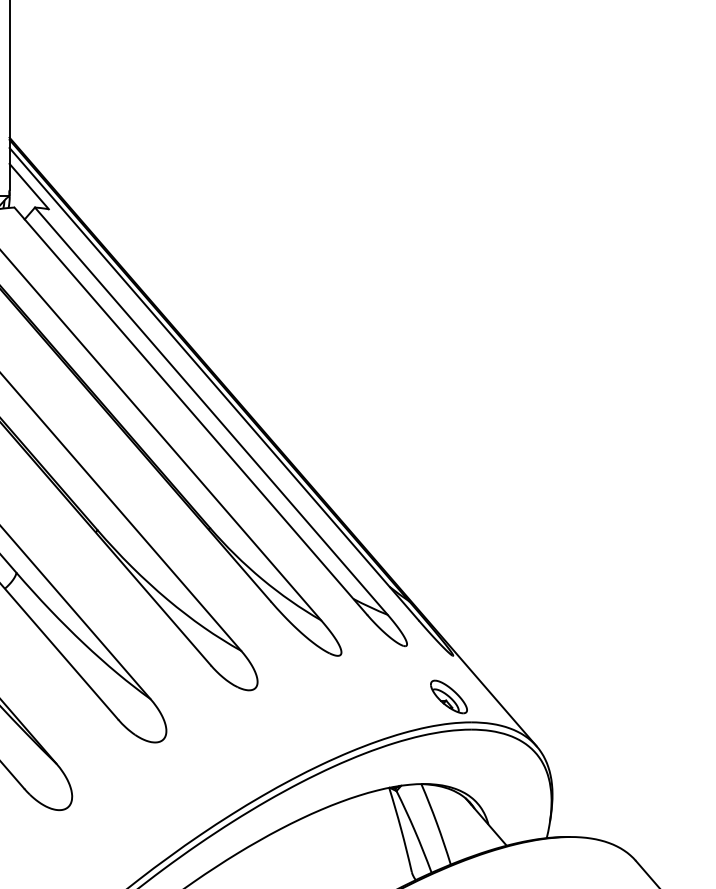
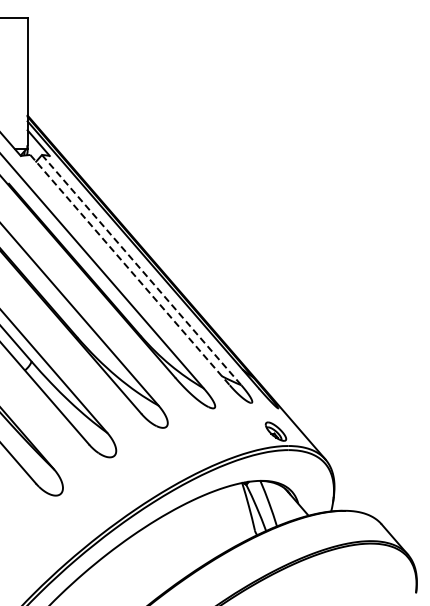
line: (191, 411) -> (130, 270), solid -> dashed
line: (211, 411) -> (141, 270), solid -> dashed

